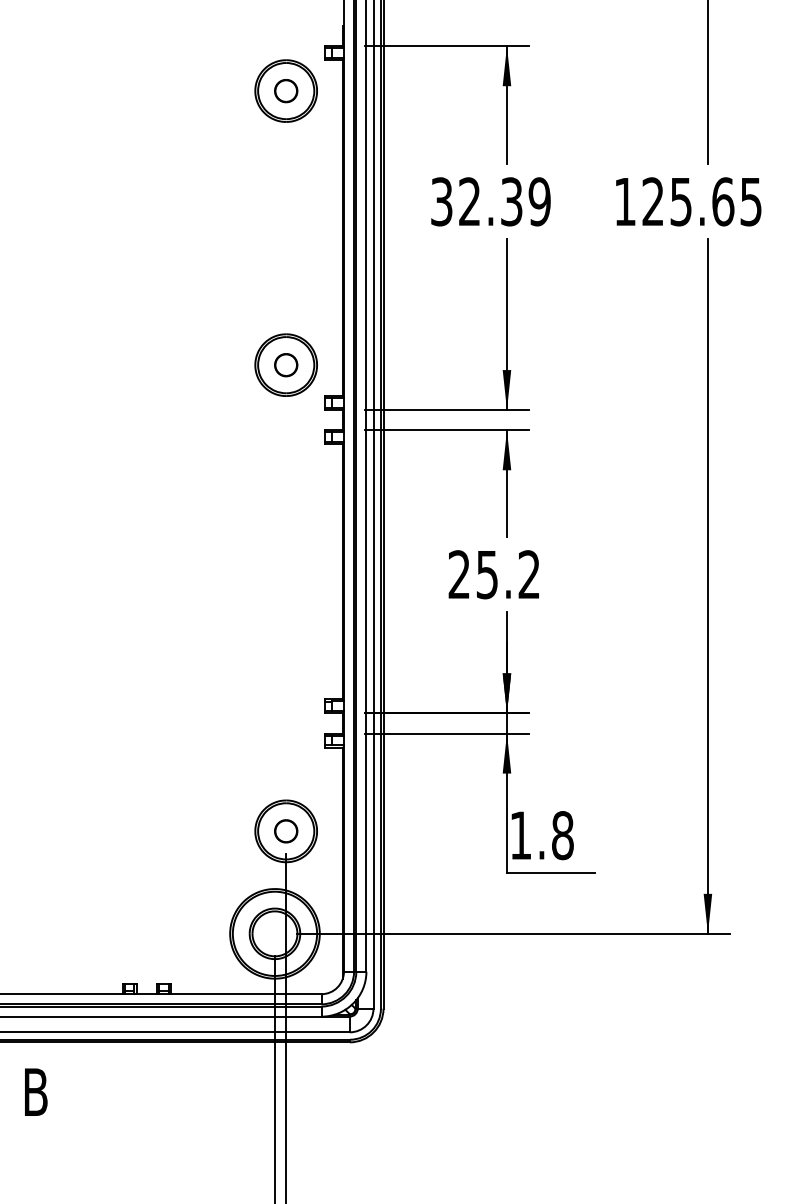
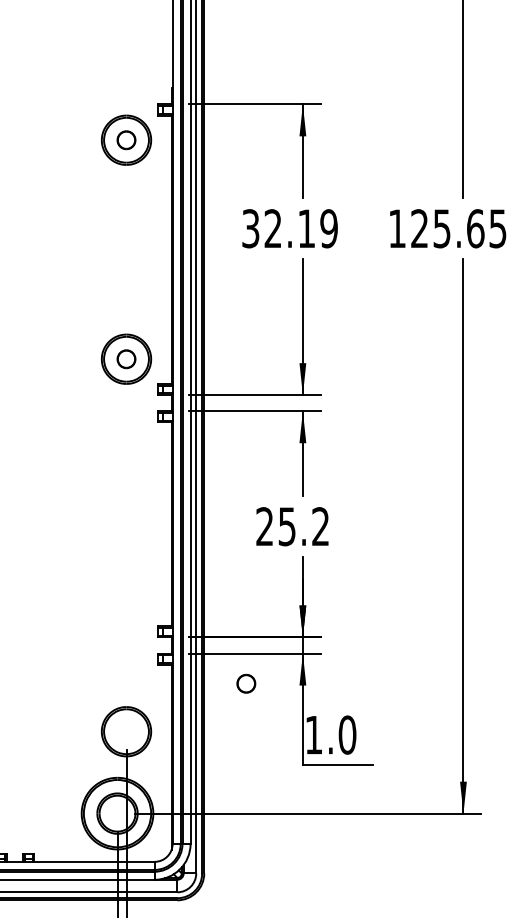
text: (511, 201) -> (306, 228), 32.39 -> 32.19
part: (286, 831) -> (246, 683), moved
text: (562, 835) -> (347, 735), 1.8 -> 1.0

